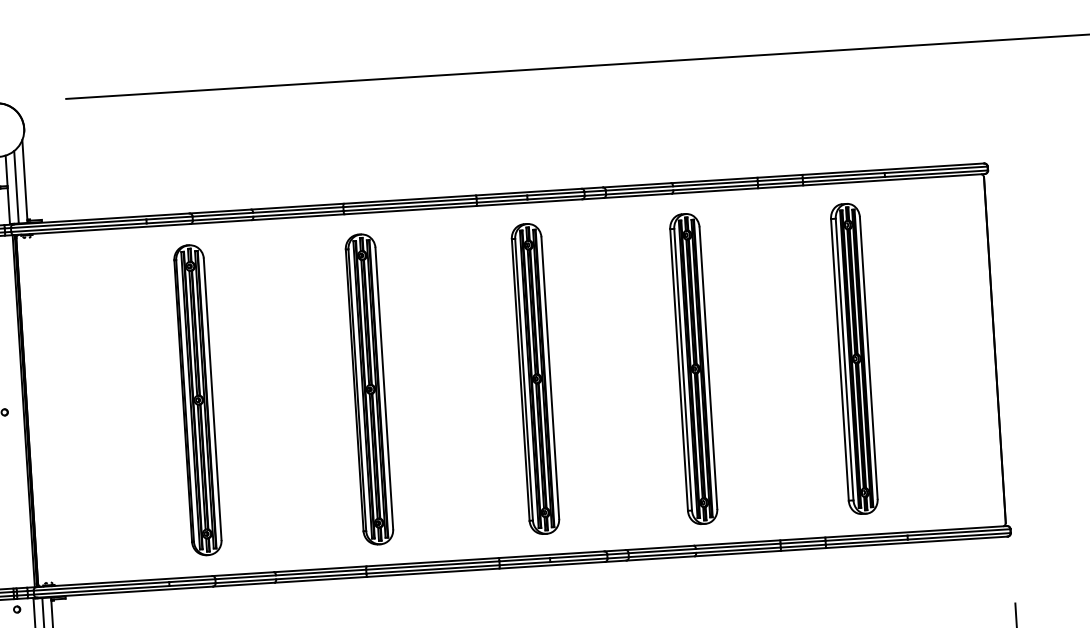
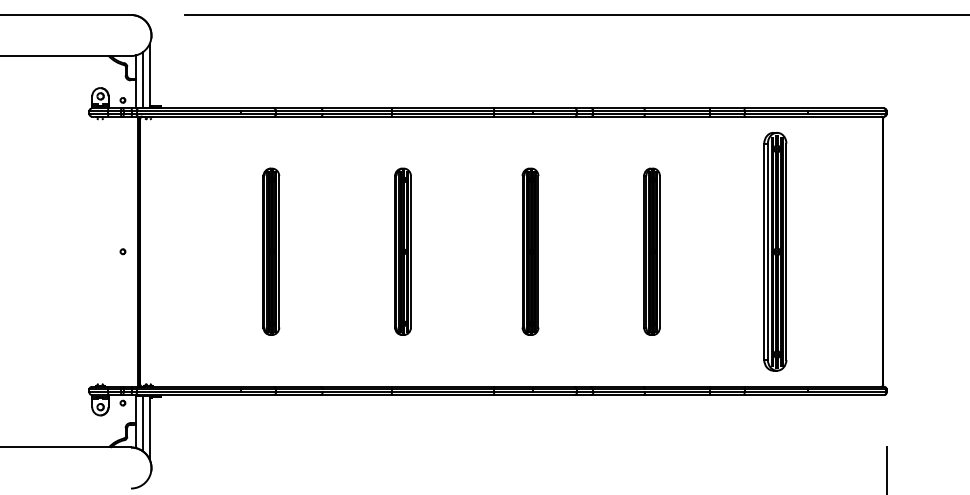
part: (693, 368) -> (651, 251), size x0.7
part: (535, 378) -> (530, 251), size x0.7
part: (368, 389) -> (402, 251), size x0.7
part: (198, 399) -> (271, 251), size x0.7

